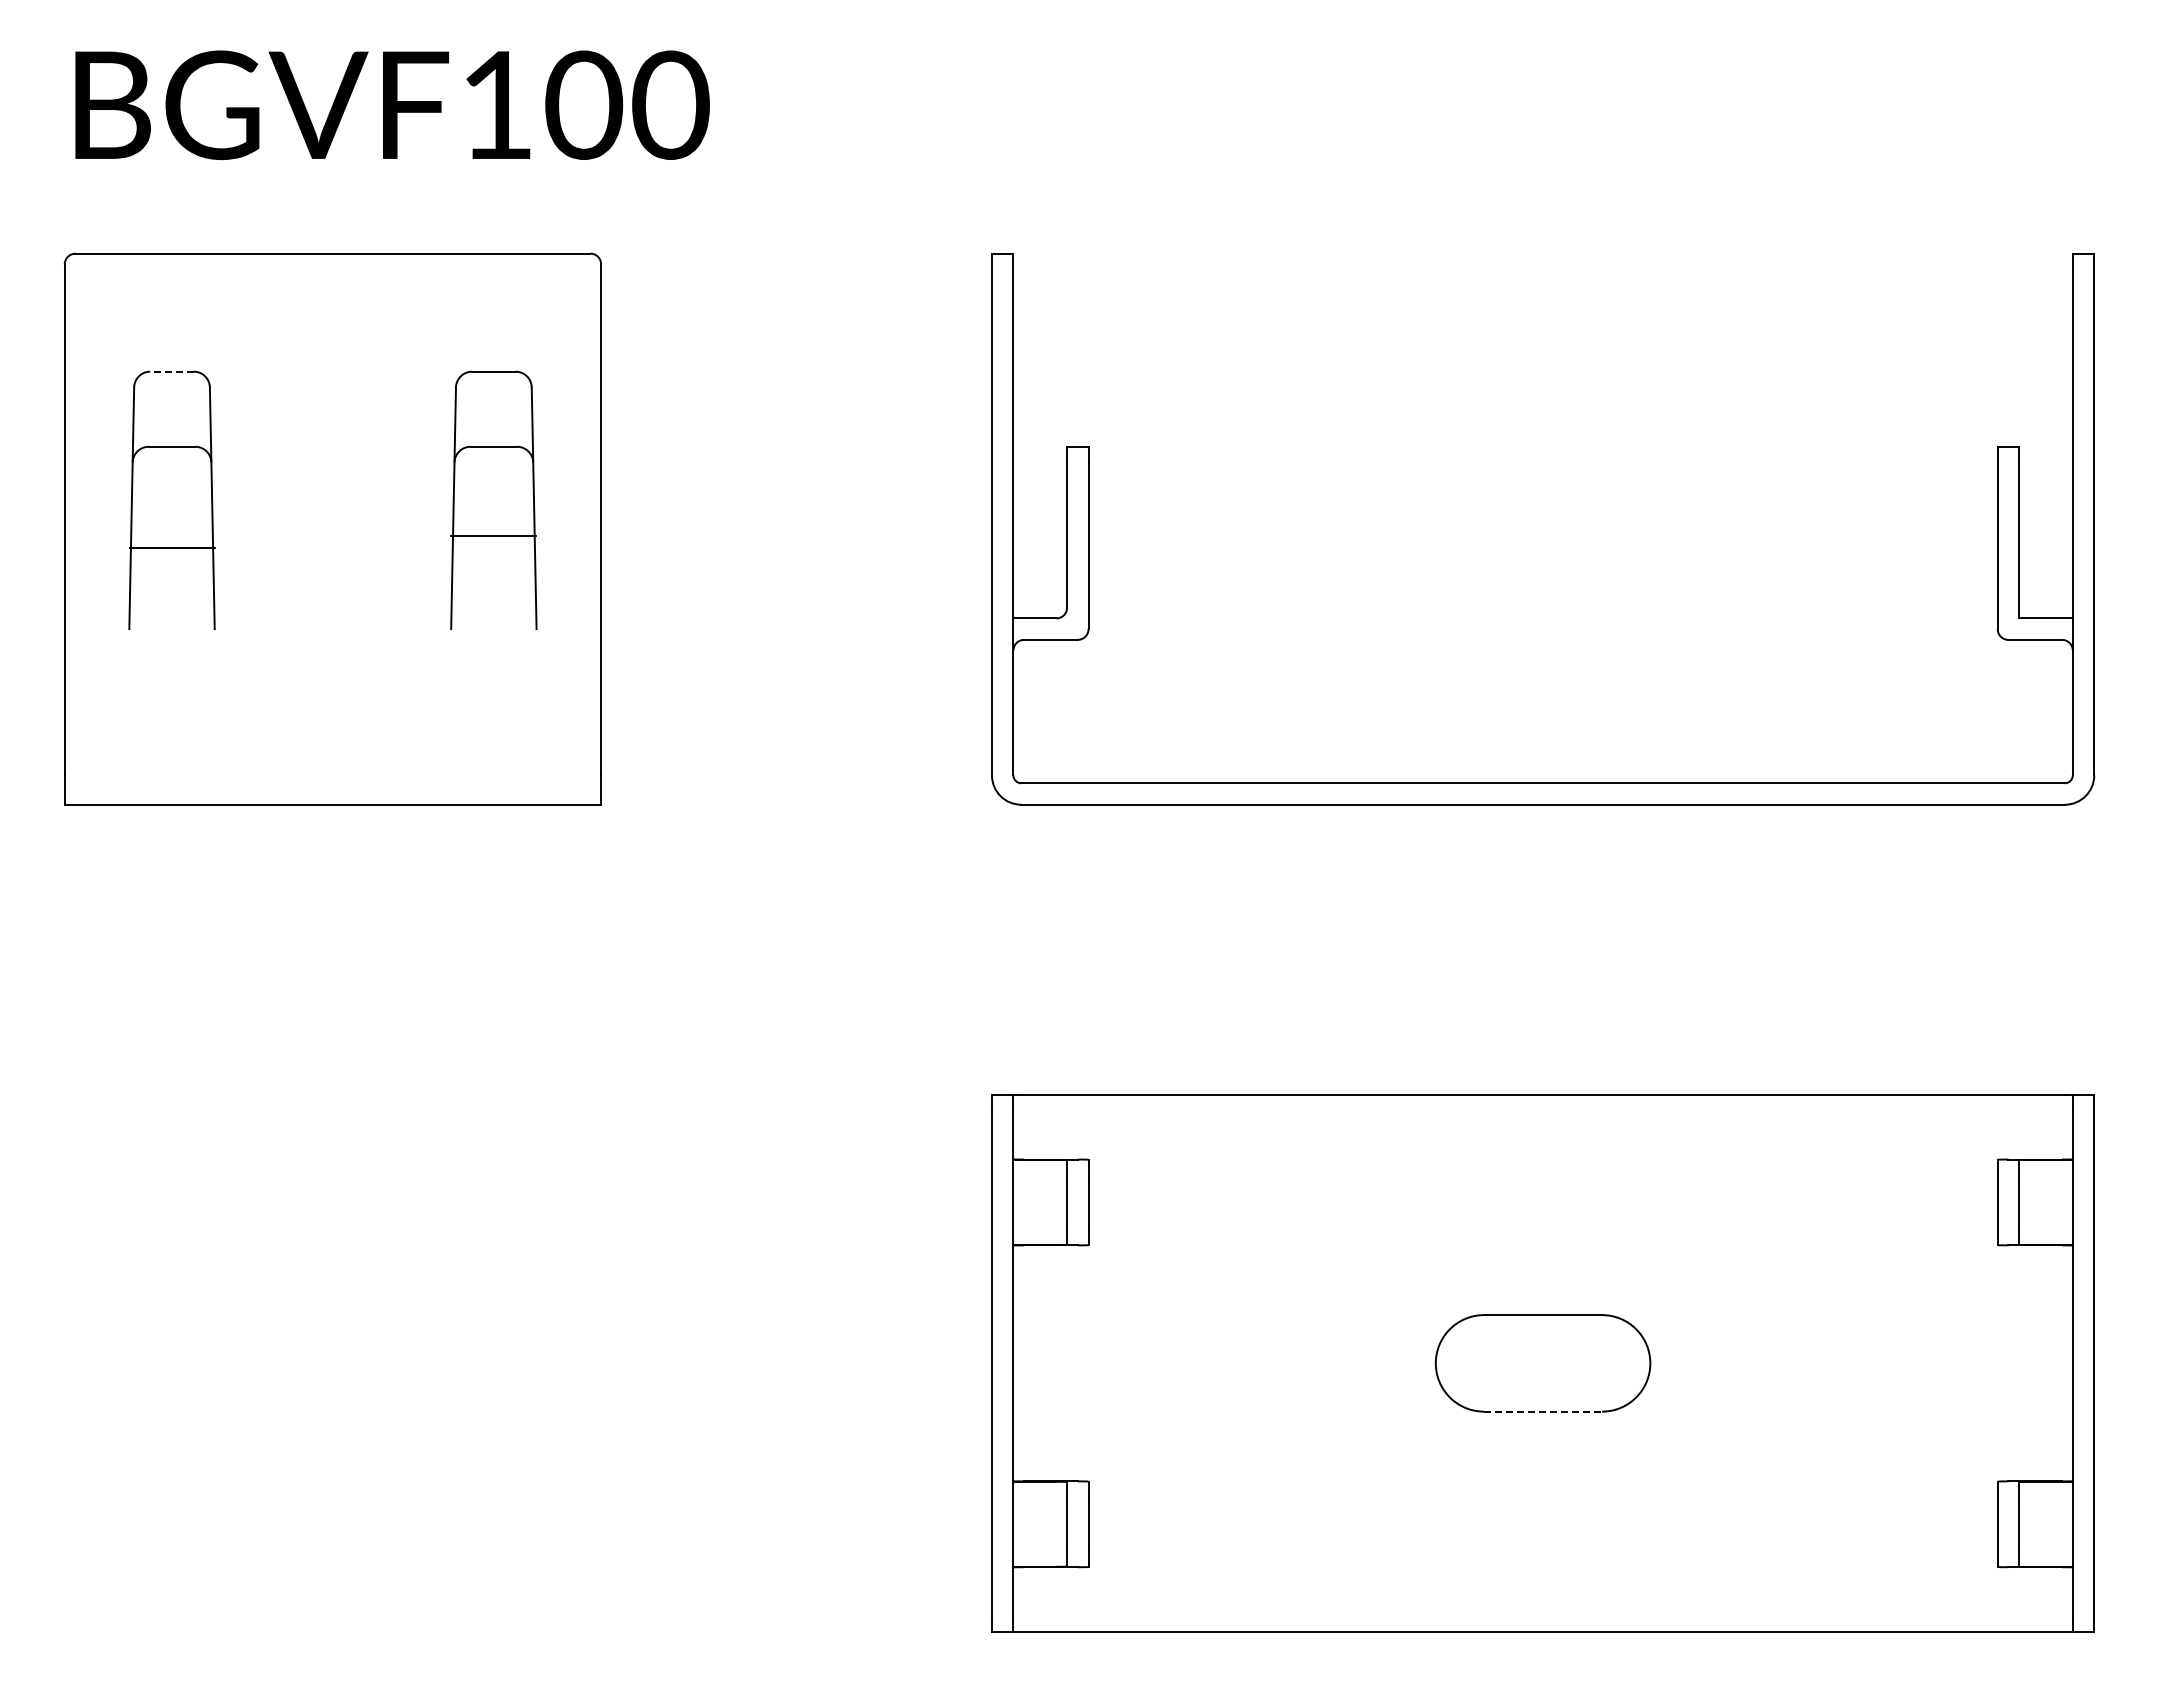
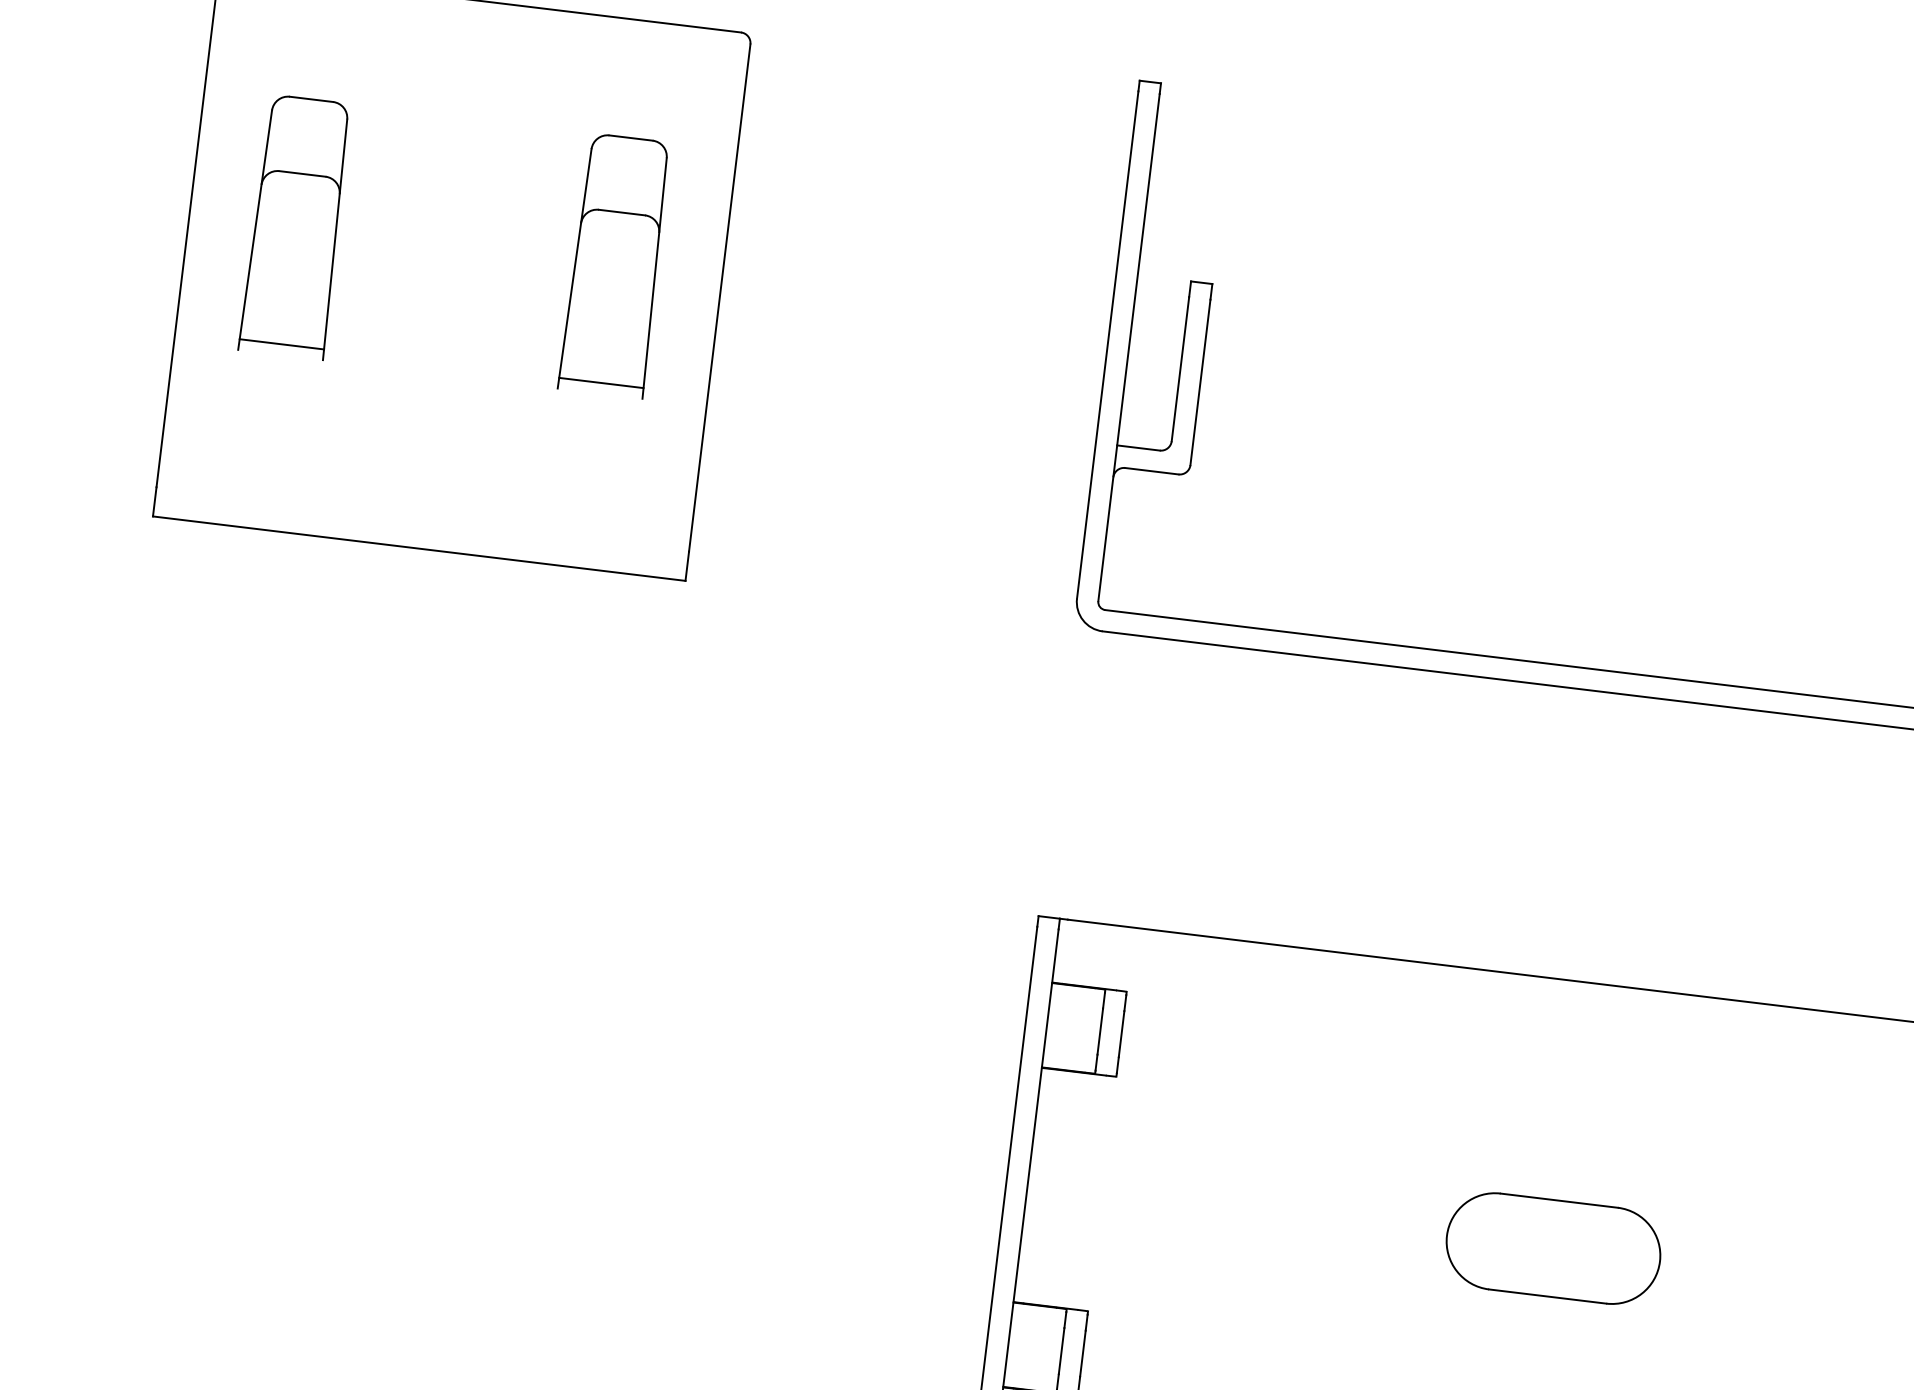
line: (172, 371) -> (312, 99), dashed -> solid
line: (493, 536) -> (601, 383), moved
line: (171, 548) -> (281, 344), moved
line: (1543, 1411) -> (1548, 1296), dashed -> solid

